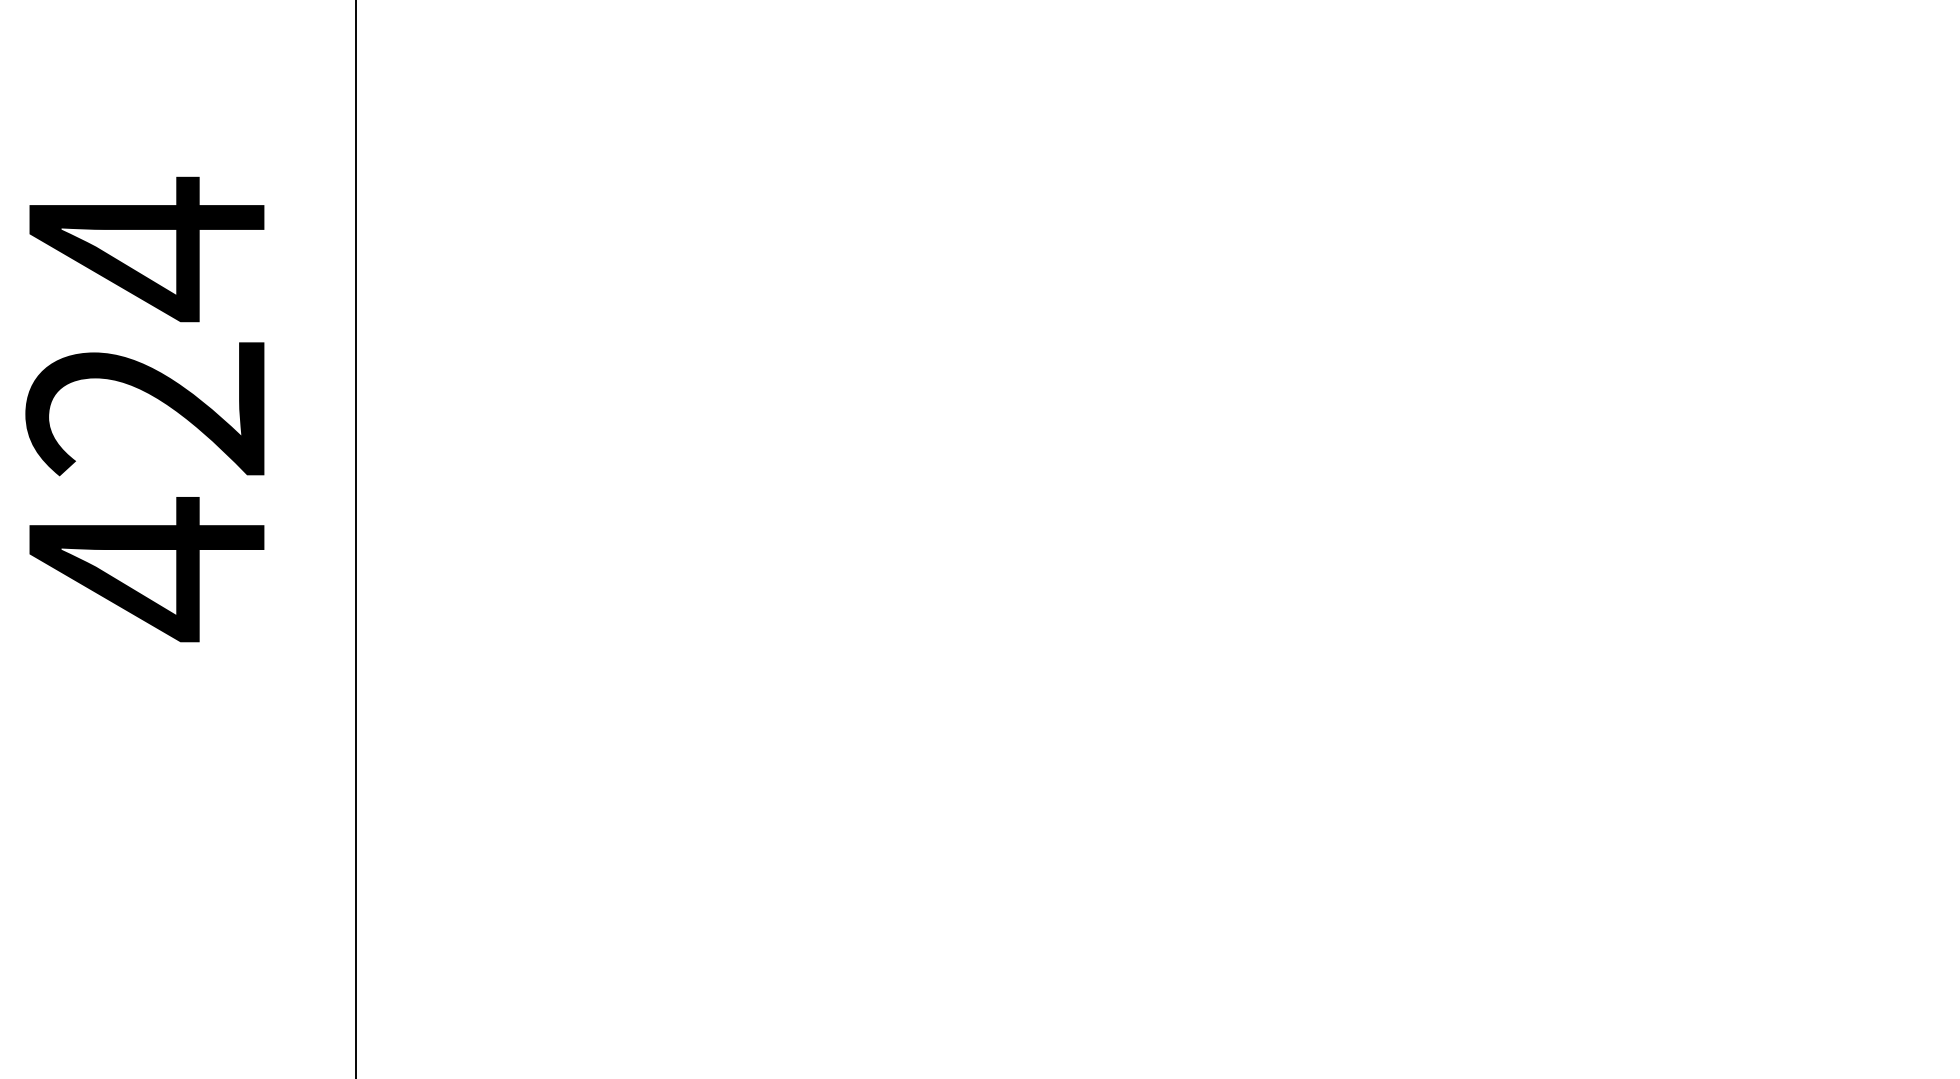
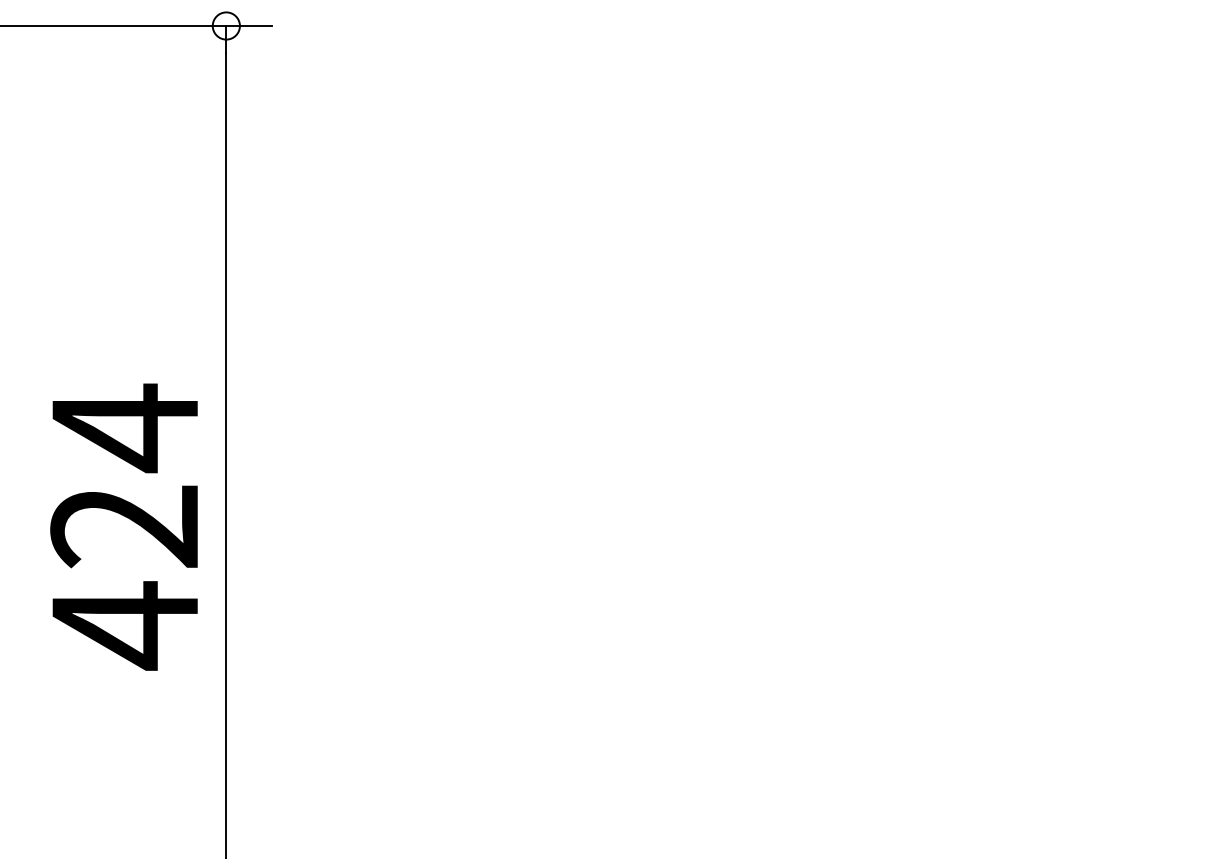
text: (144, 408) -> (123, 526), moved

